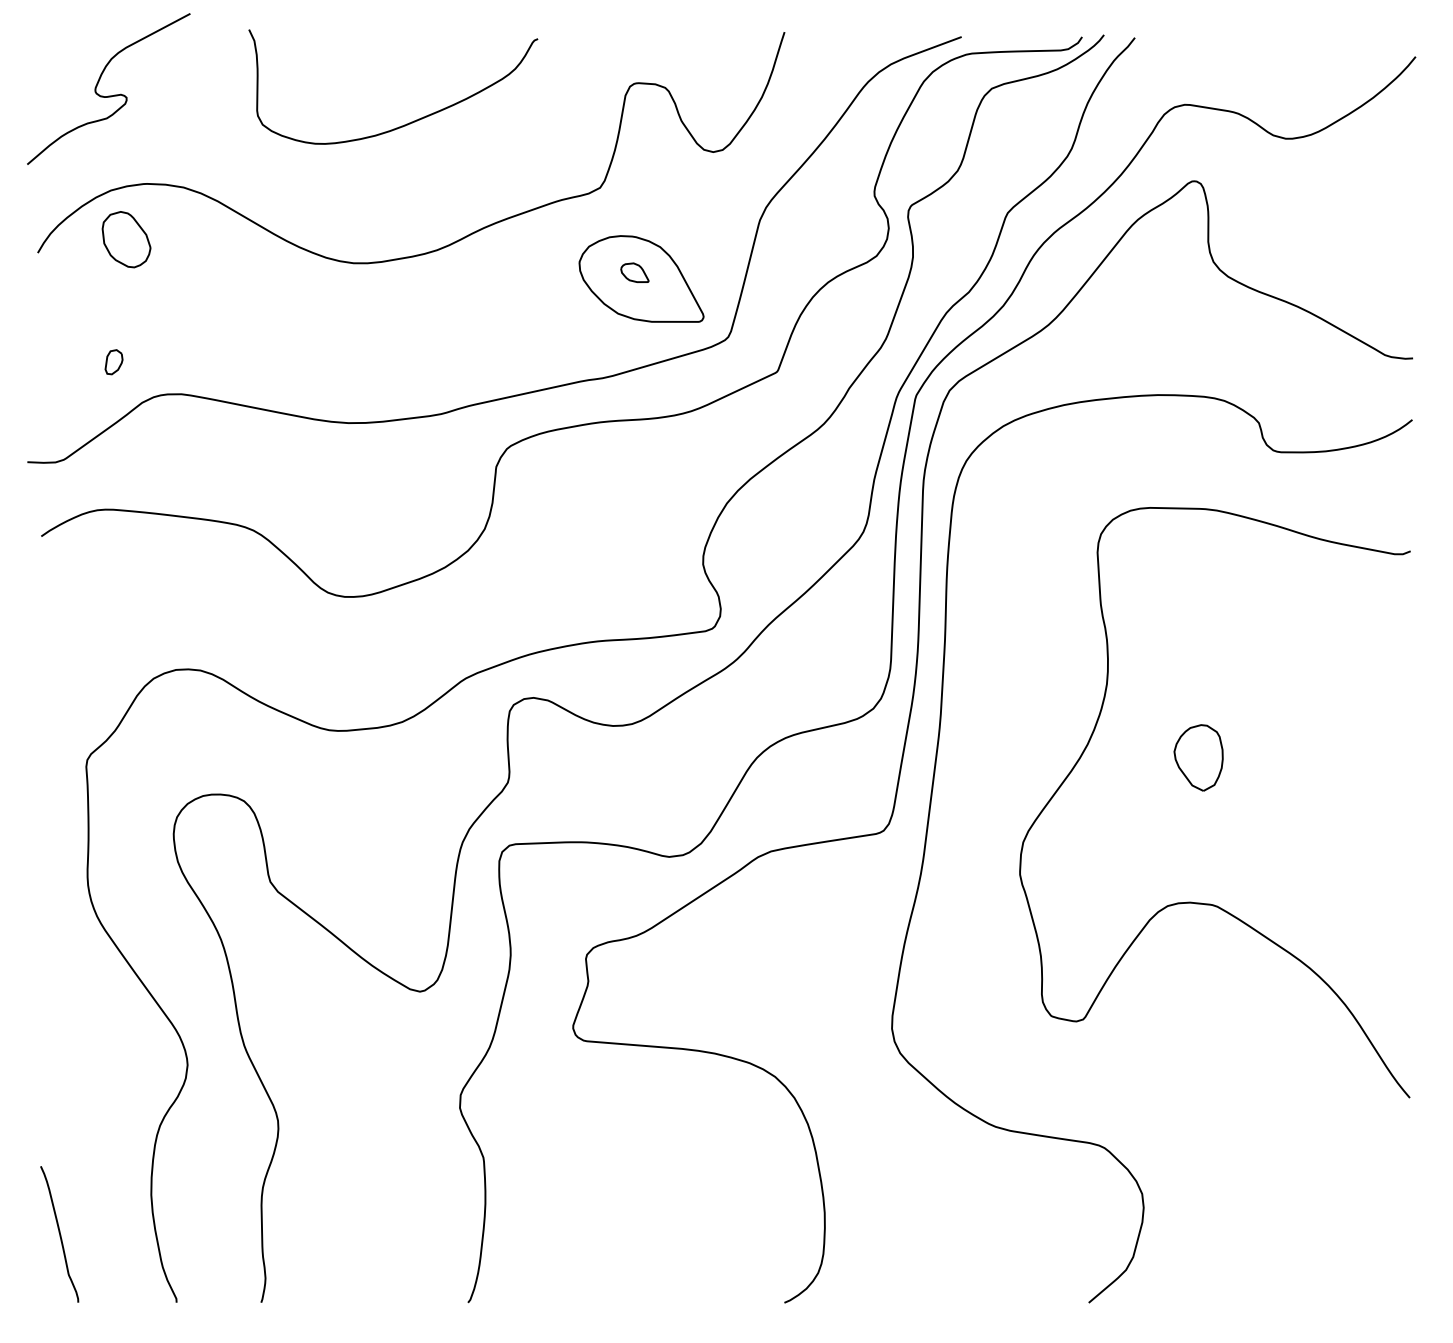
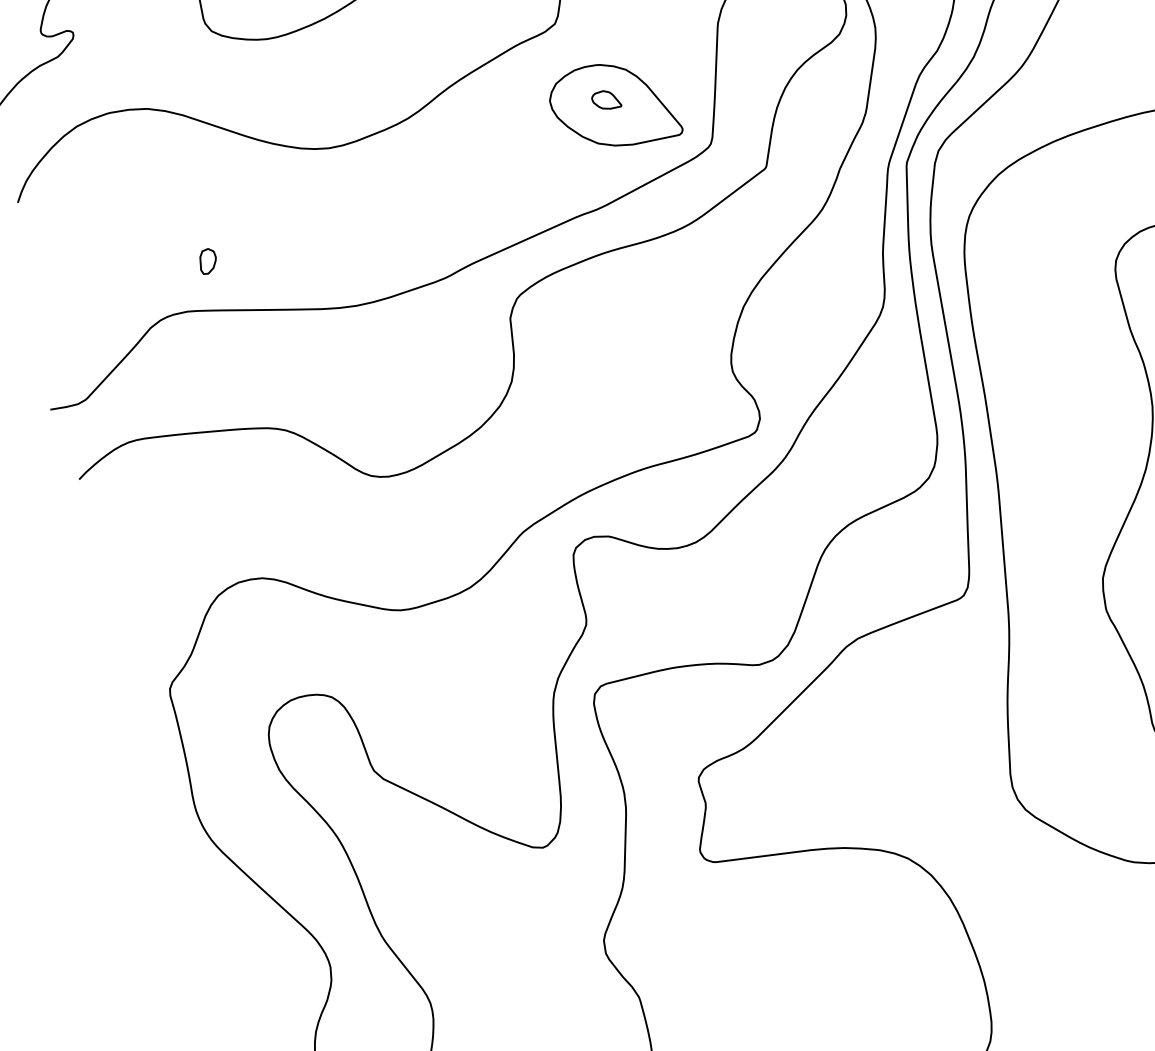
part: (126, 239) -> (101, 171), removed
part: (113, 362) -> (207, 261), moved

